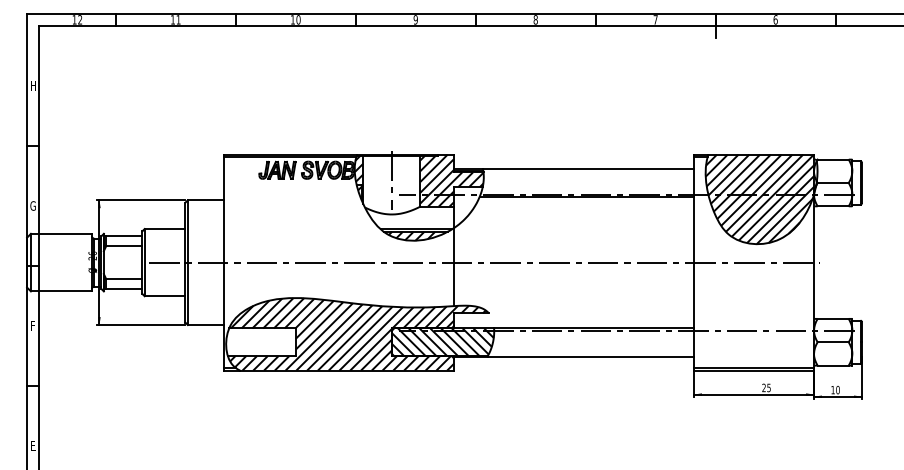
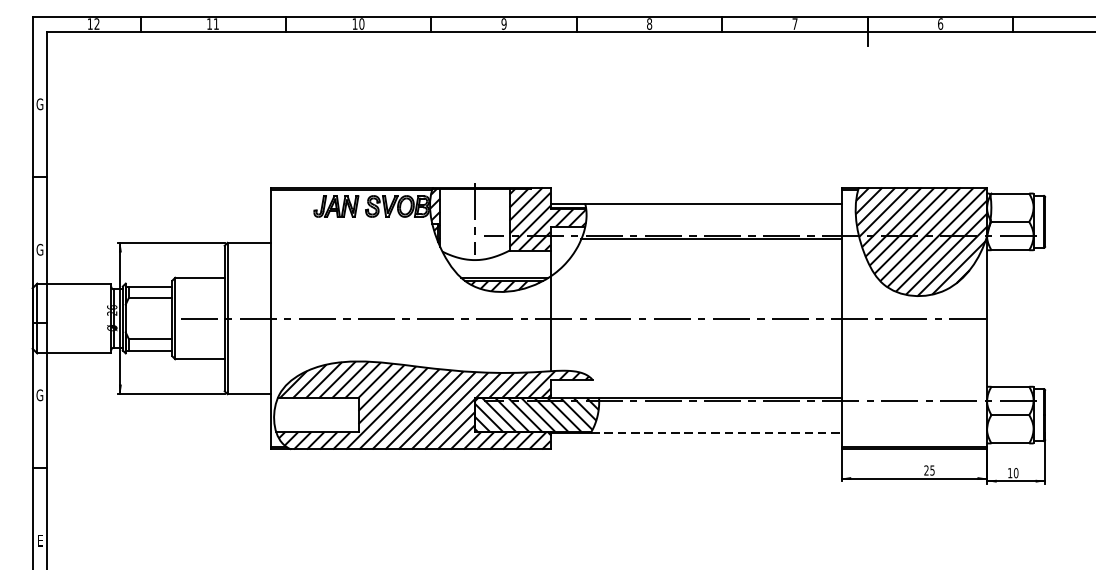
text: (32, 85) -> (39, 103), H -> G
text: (32, 325) -> (39, 394), F -> G
line: (591, 356) -> (717, 432), solid -> dashed

